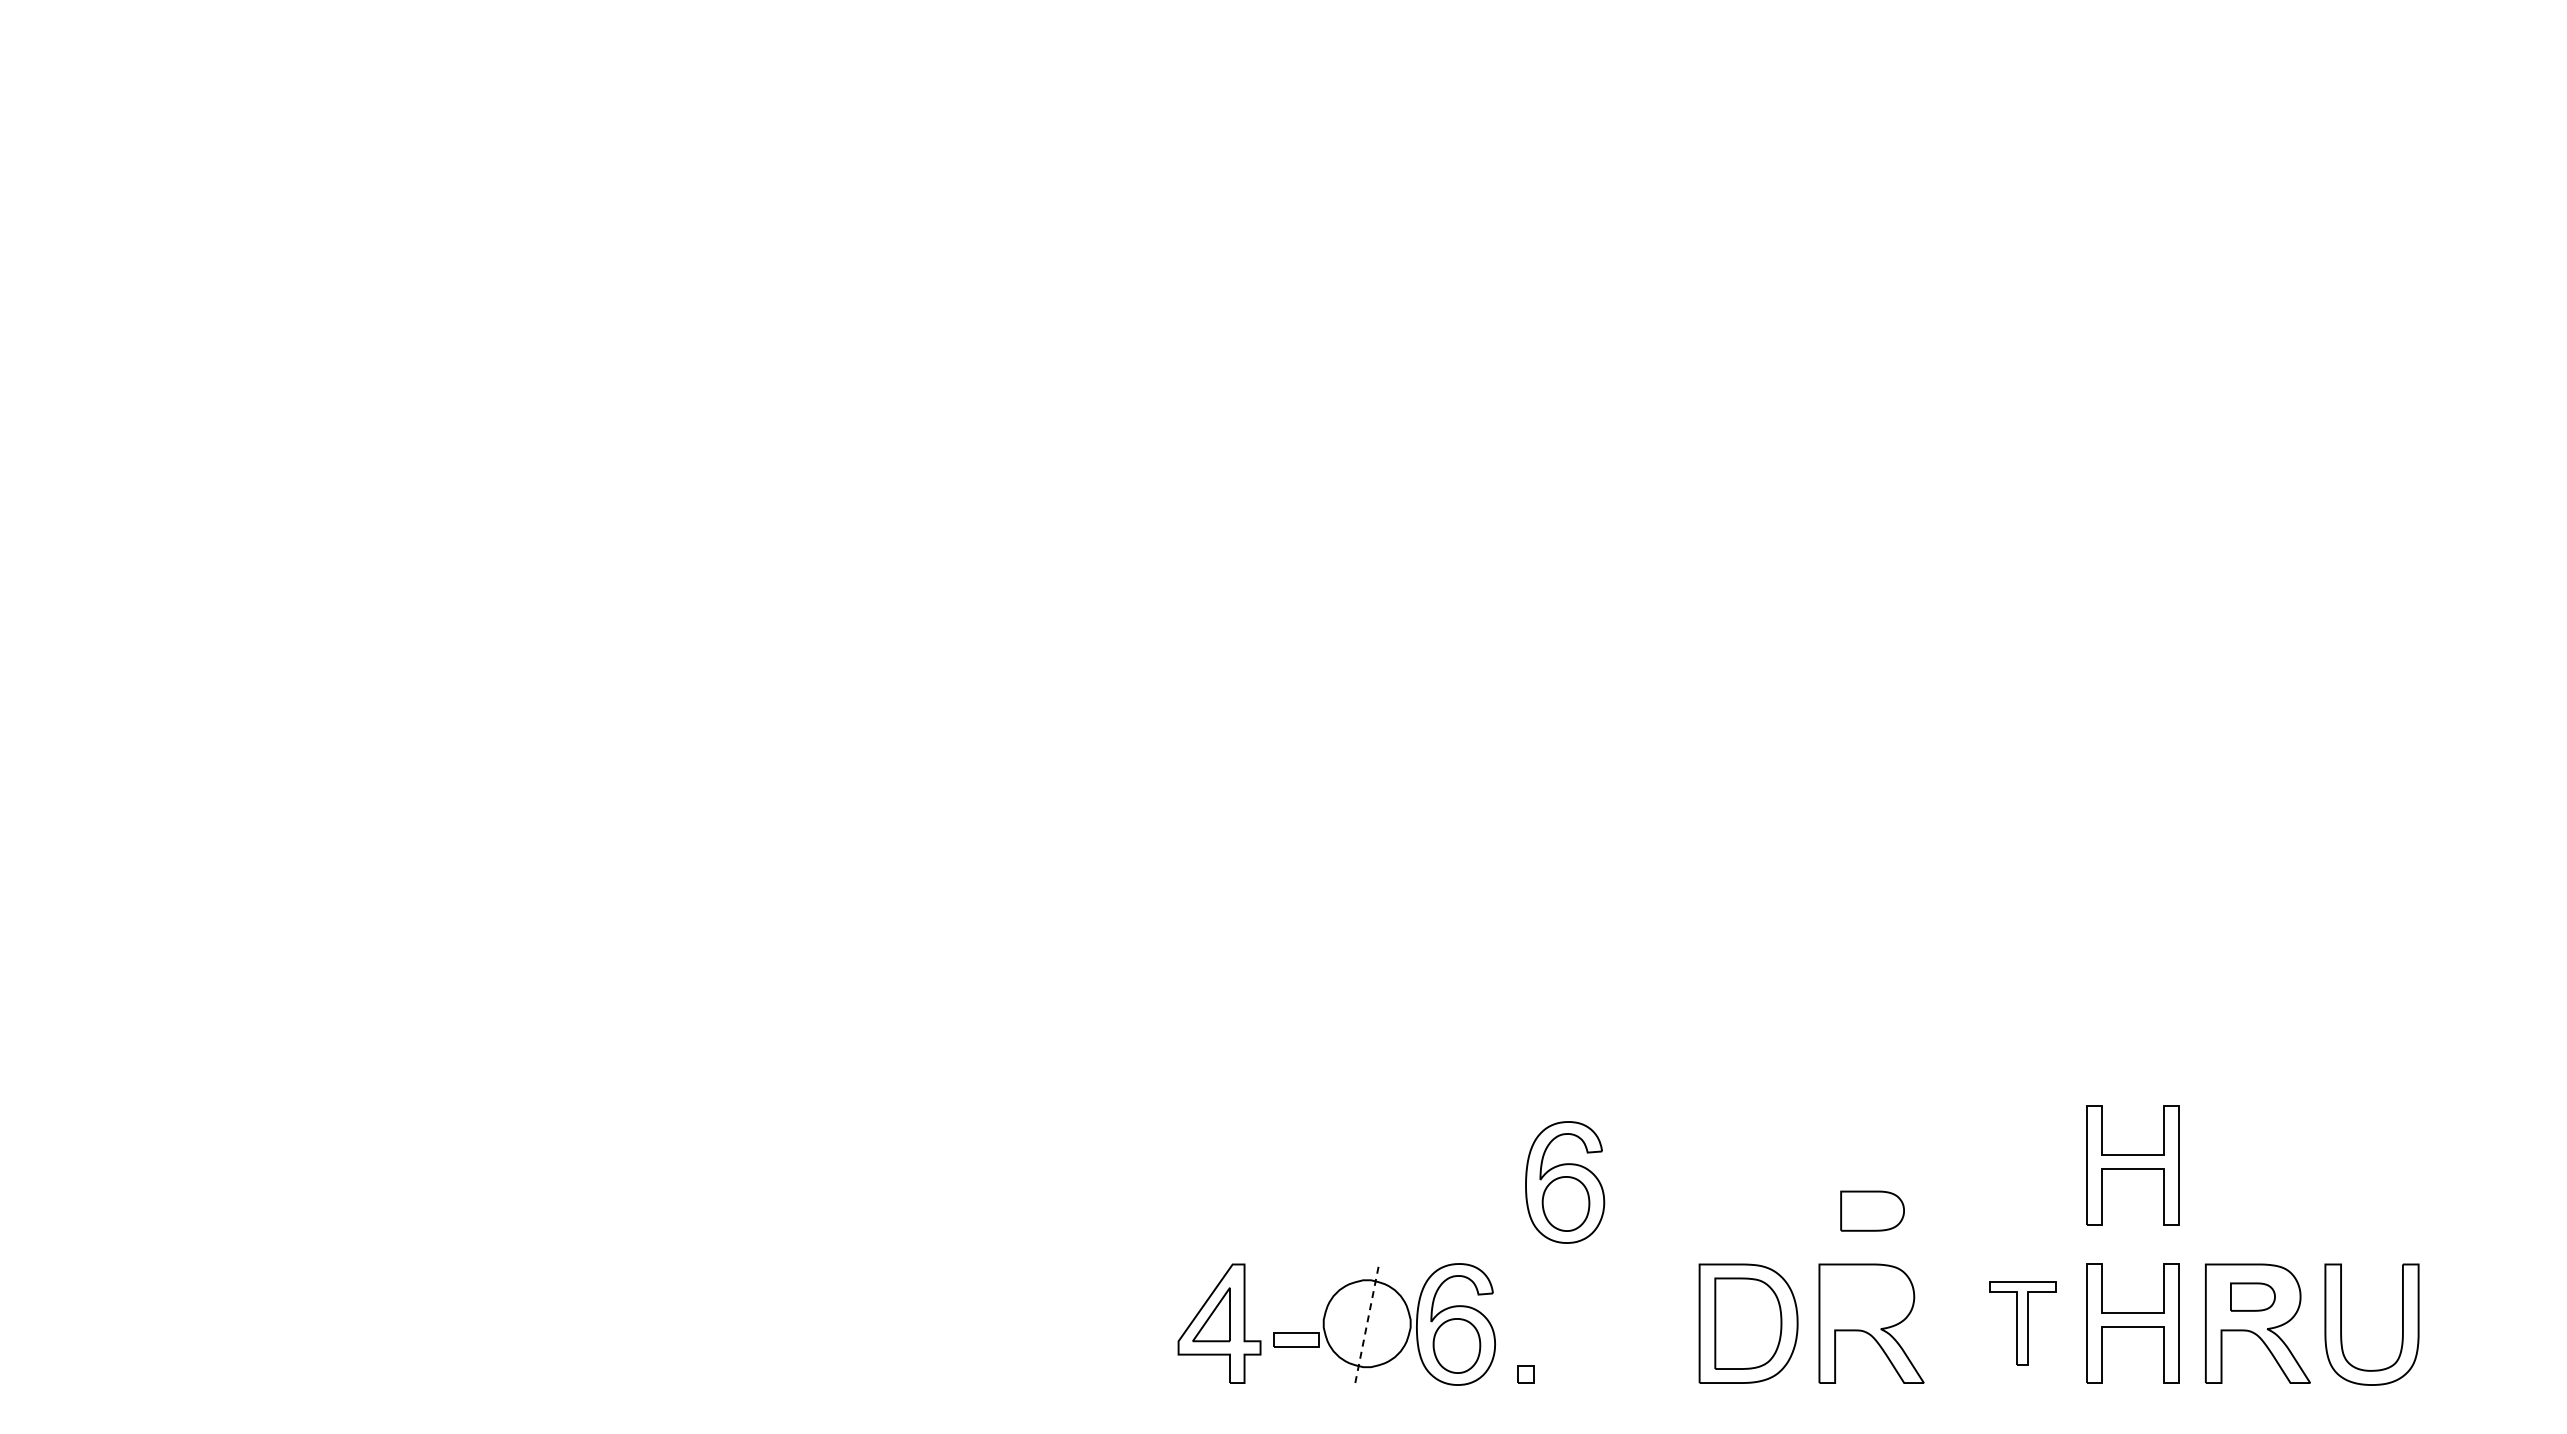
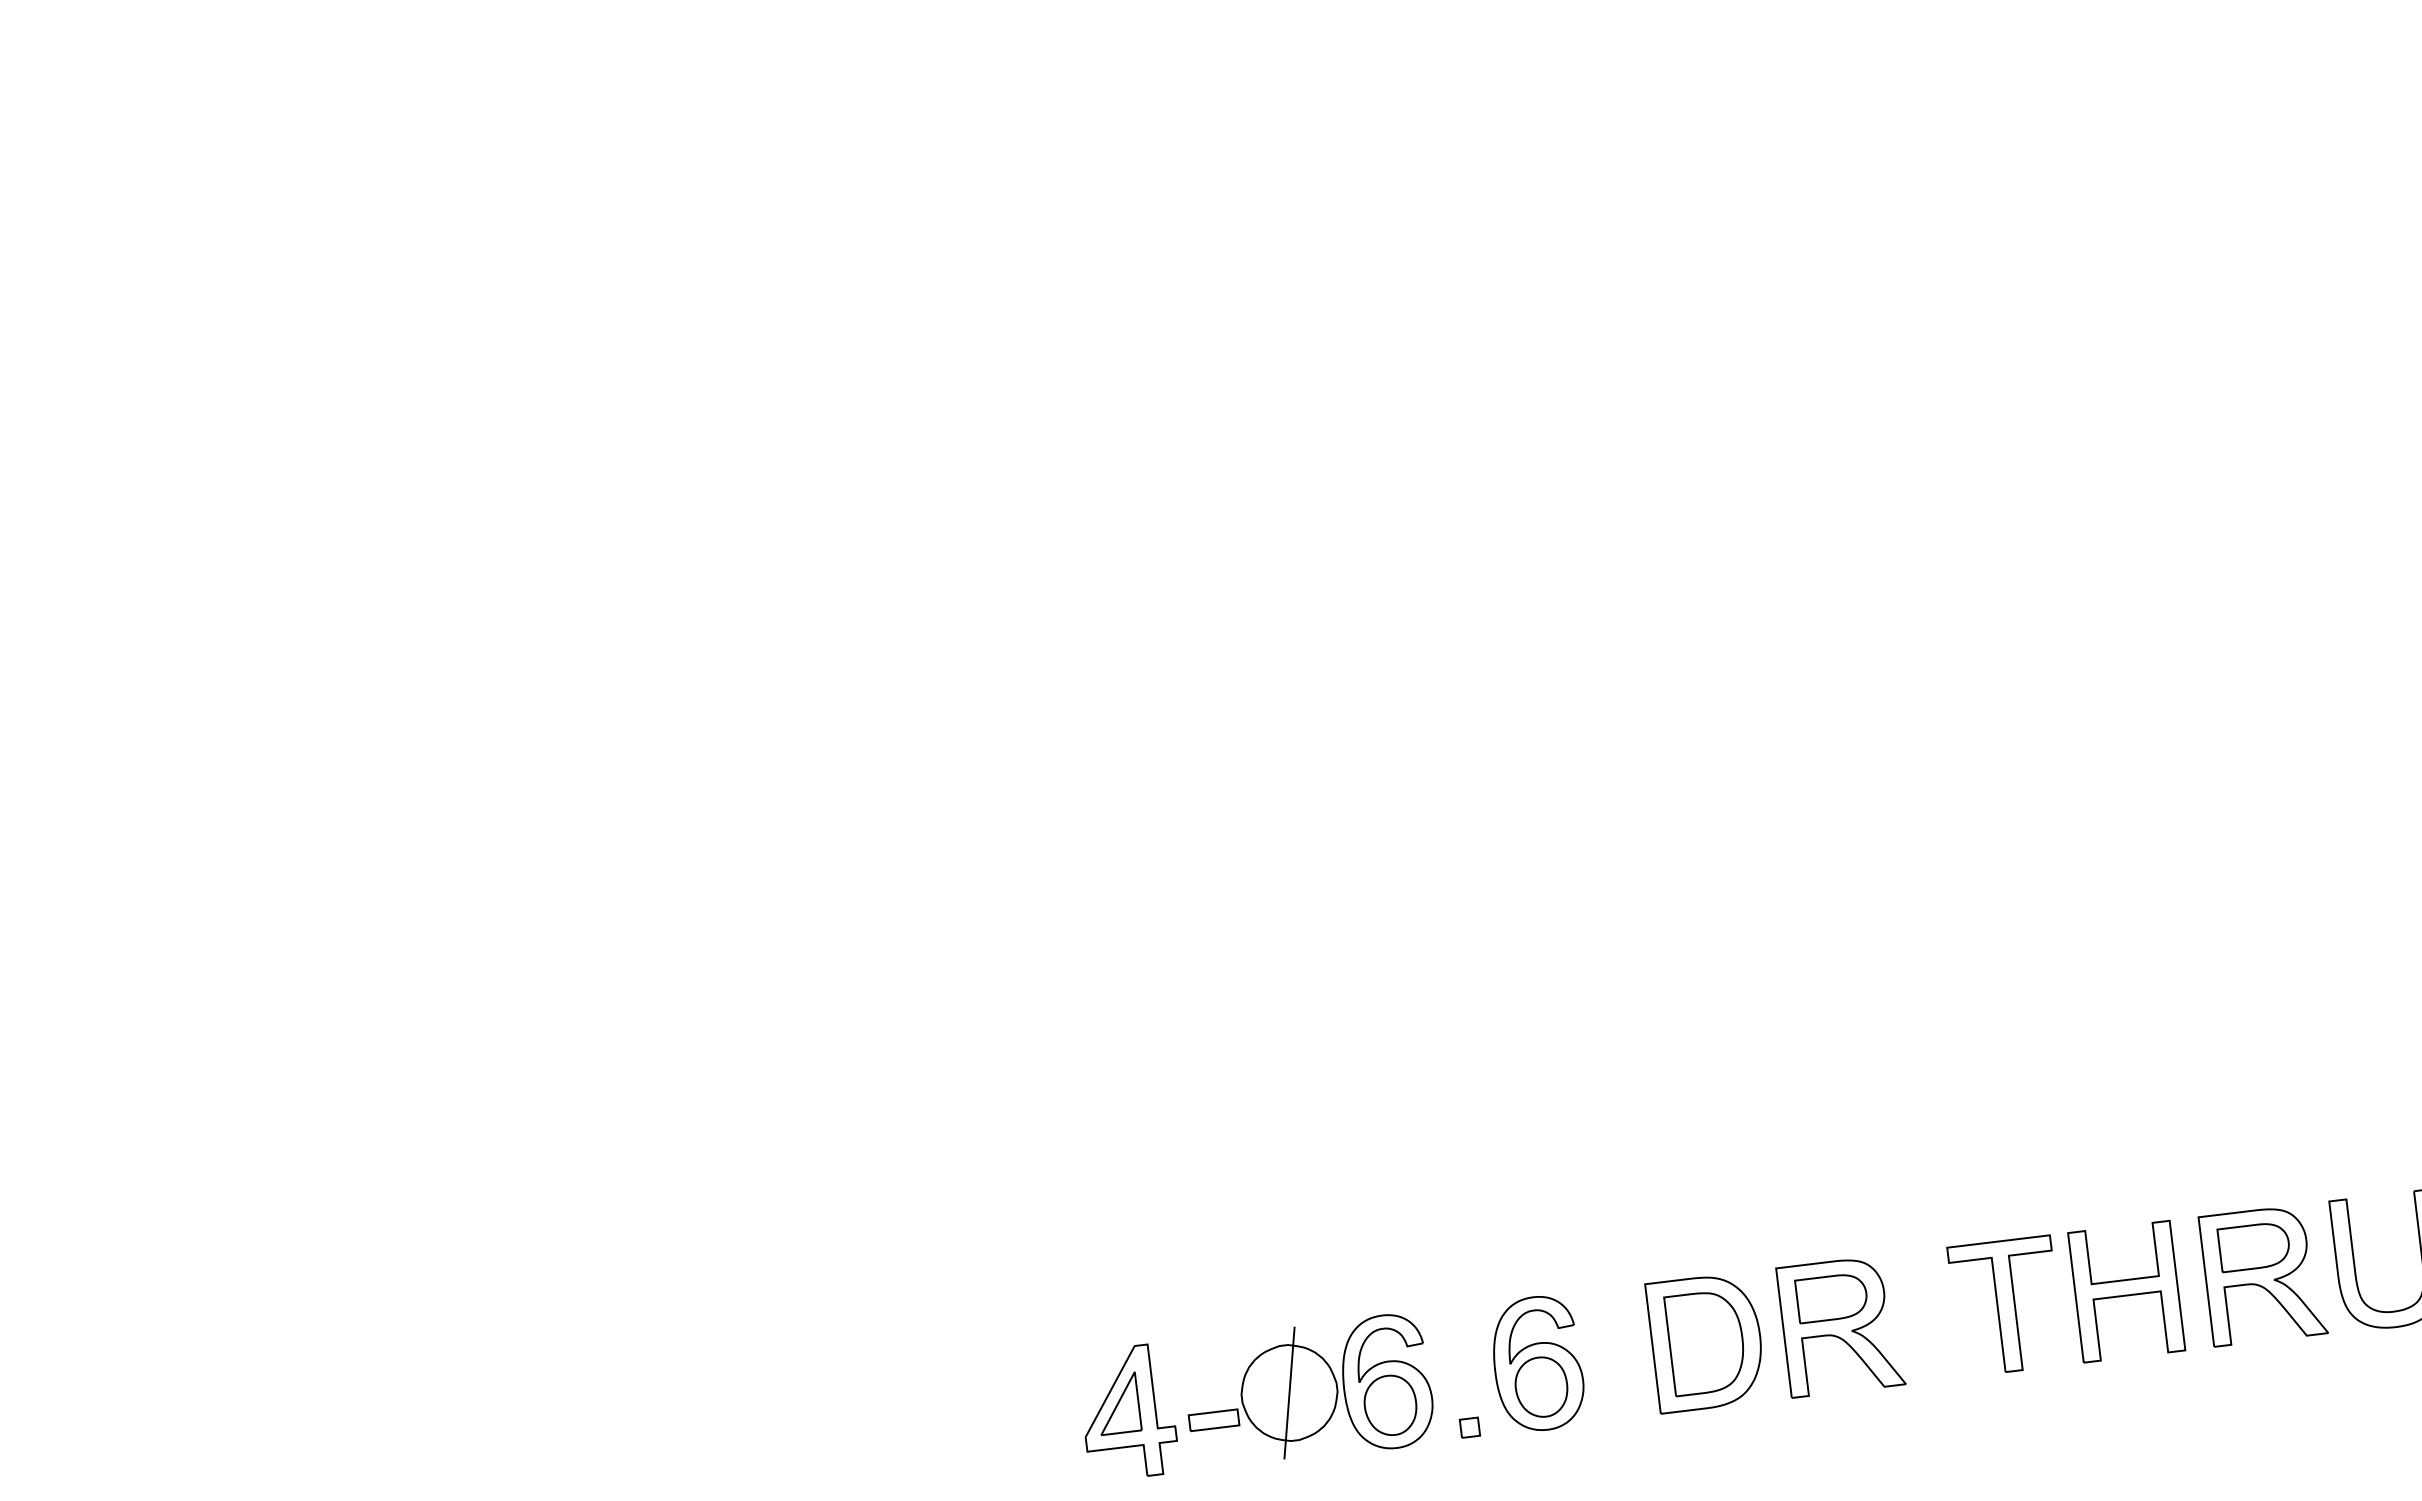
part: (2132, 1165) -> (2105, 1118), removed
part: (1565, 1182) -> (1538, 1363), moved
part: (1872, 1210) -> (1831, 1297), moved
part: (2252, 1296) -> (2253, 1246), size x1.43
line: (1367, 1323) -> (1289, 1392), dashed -> solid
part: (2022, 1323) -> (2005, 1306), size x1.43

